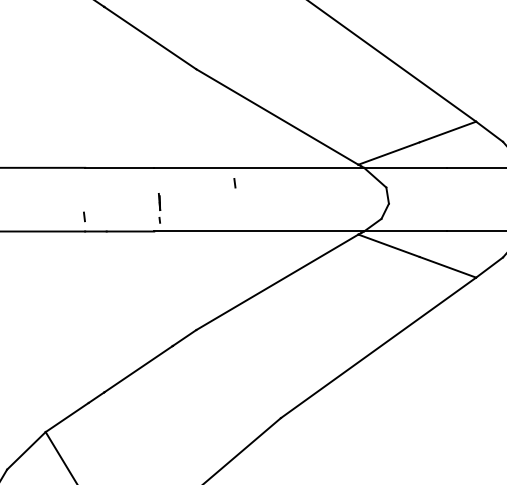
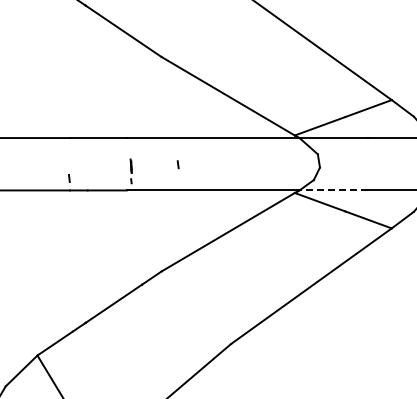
line: (234, 182) -> (177, 164), moved
line: (405, 231) -> (333, 190), solid -> dashed

